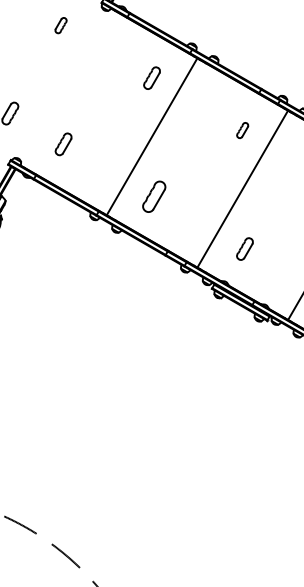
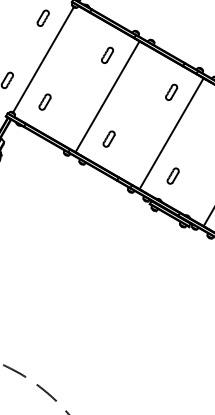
part: (60, 25) -> (42, 18), size x1.43
line: (61, 84) -> (43, 59), added
part: (242, 130) -> (171, 92), size x1.43
part: (154, 196) -> (109, 138), size x0.71

